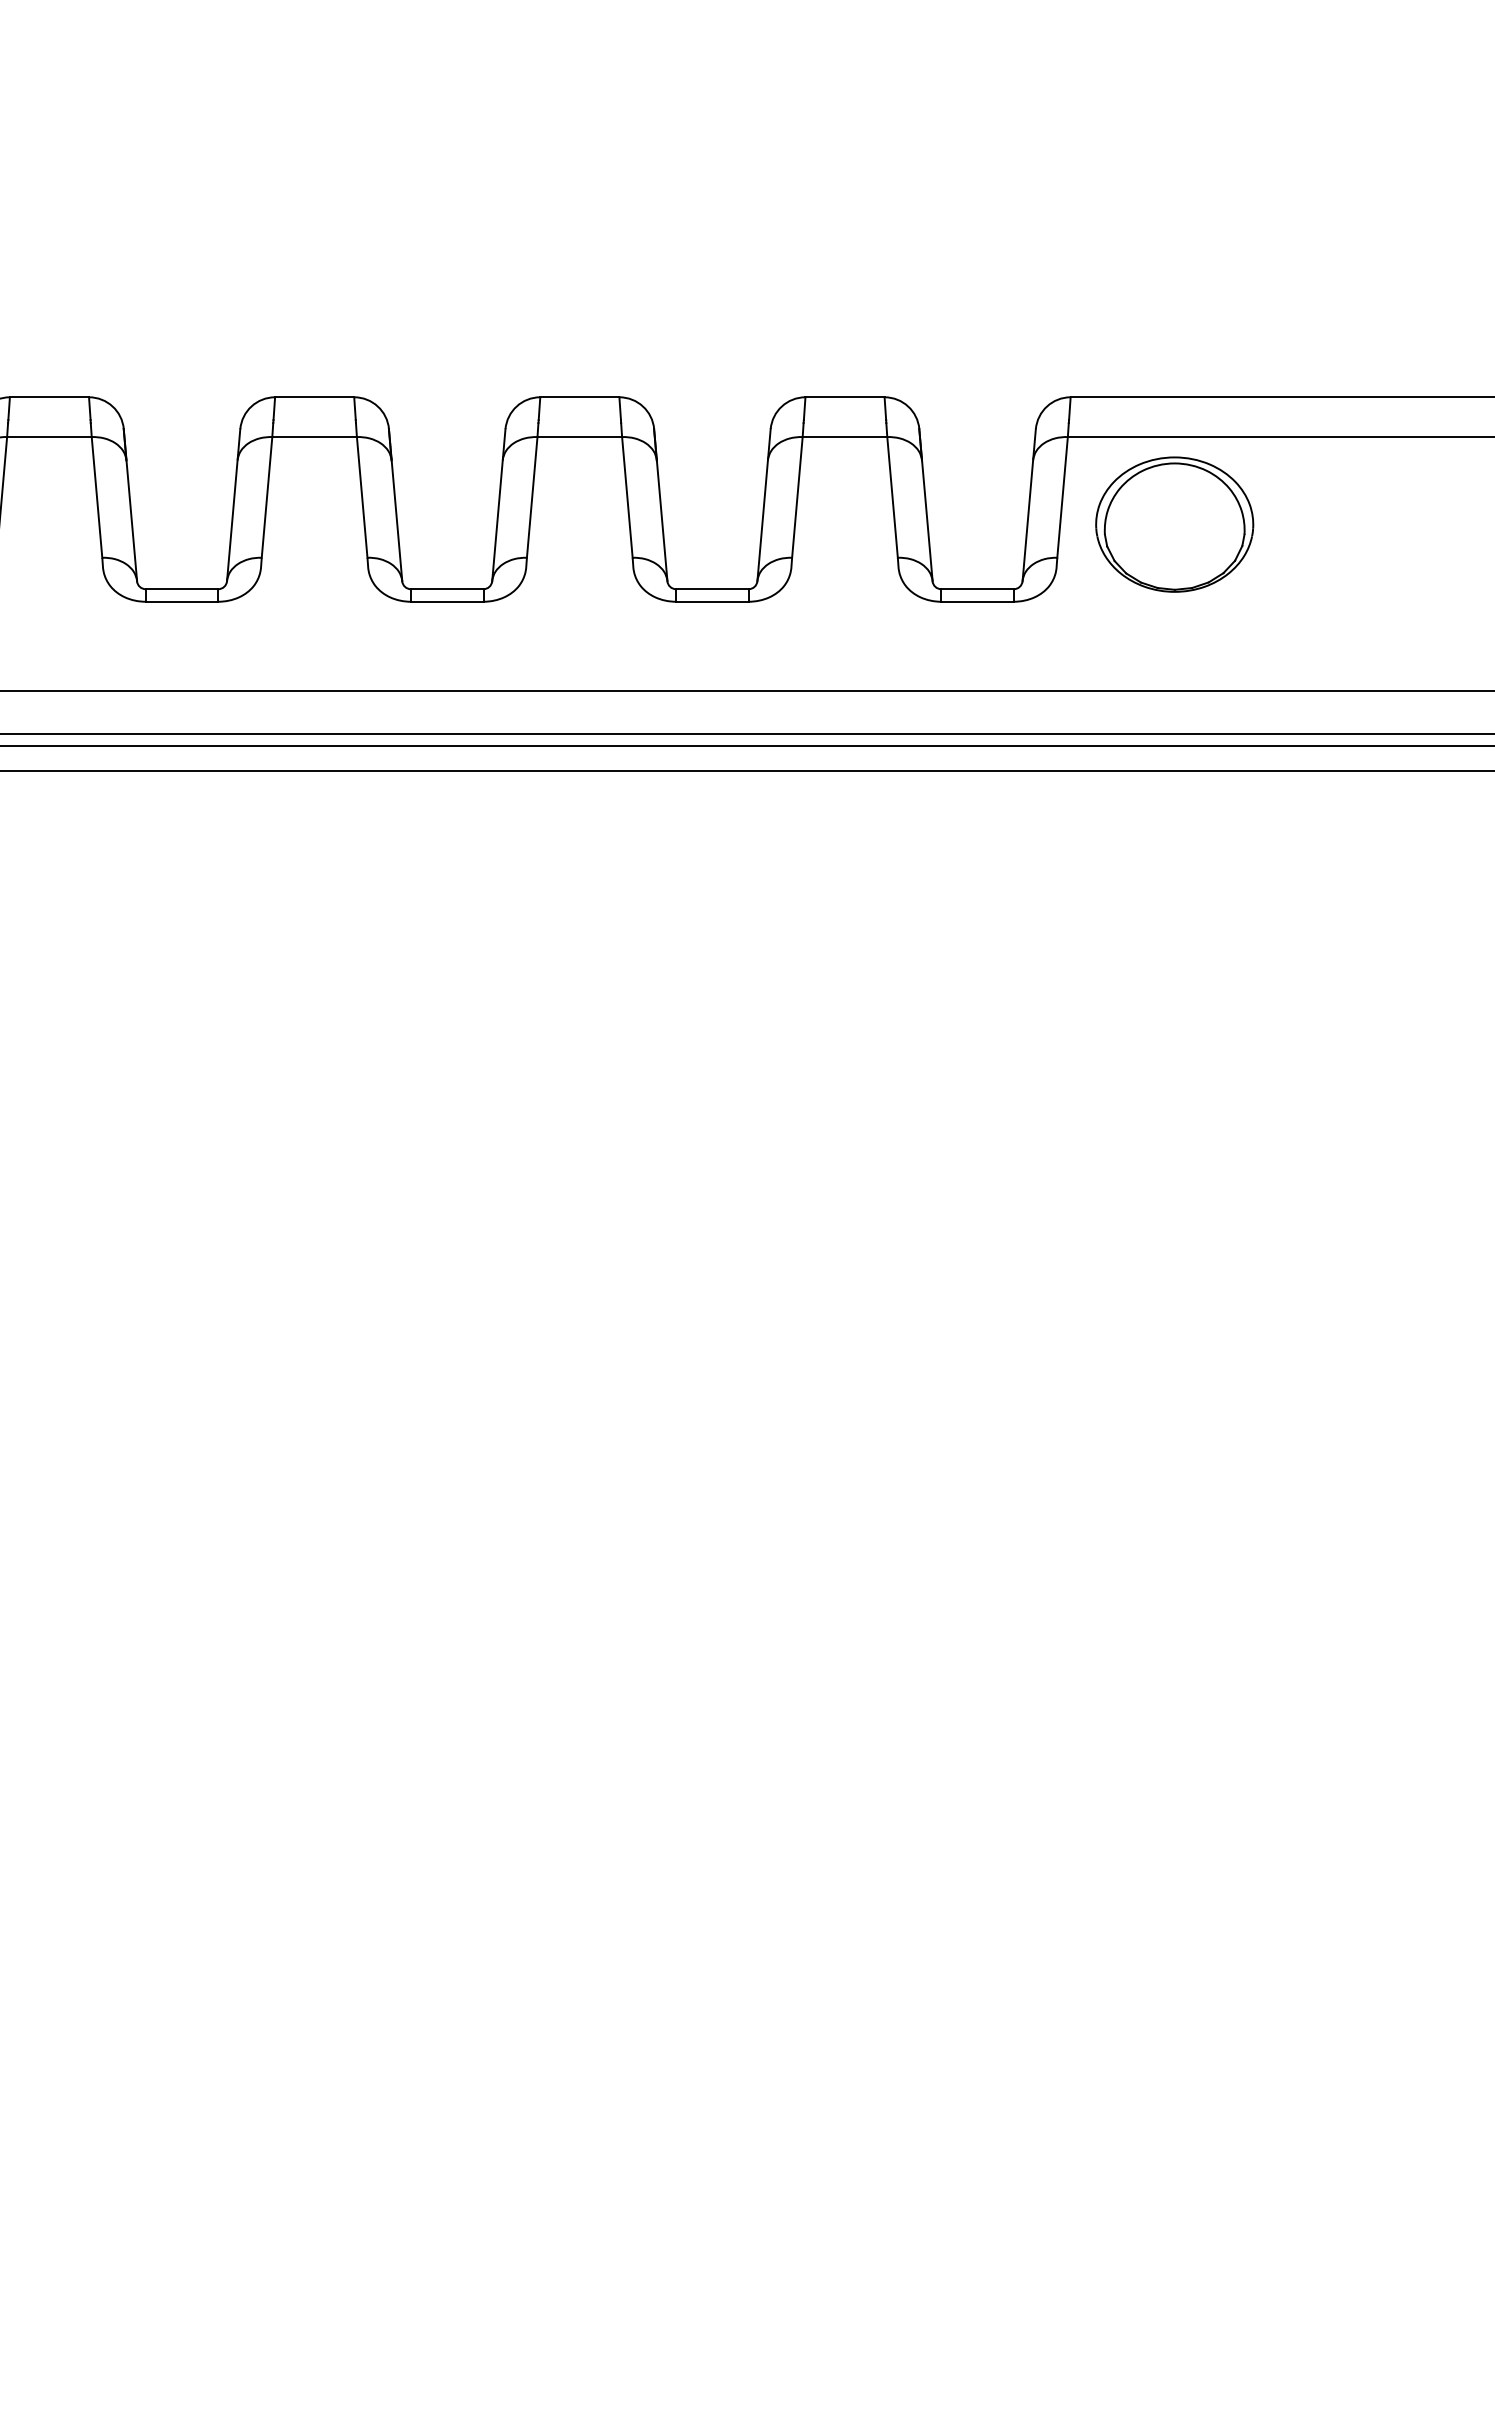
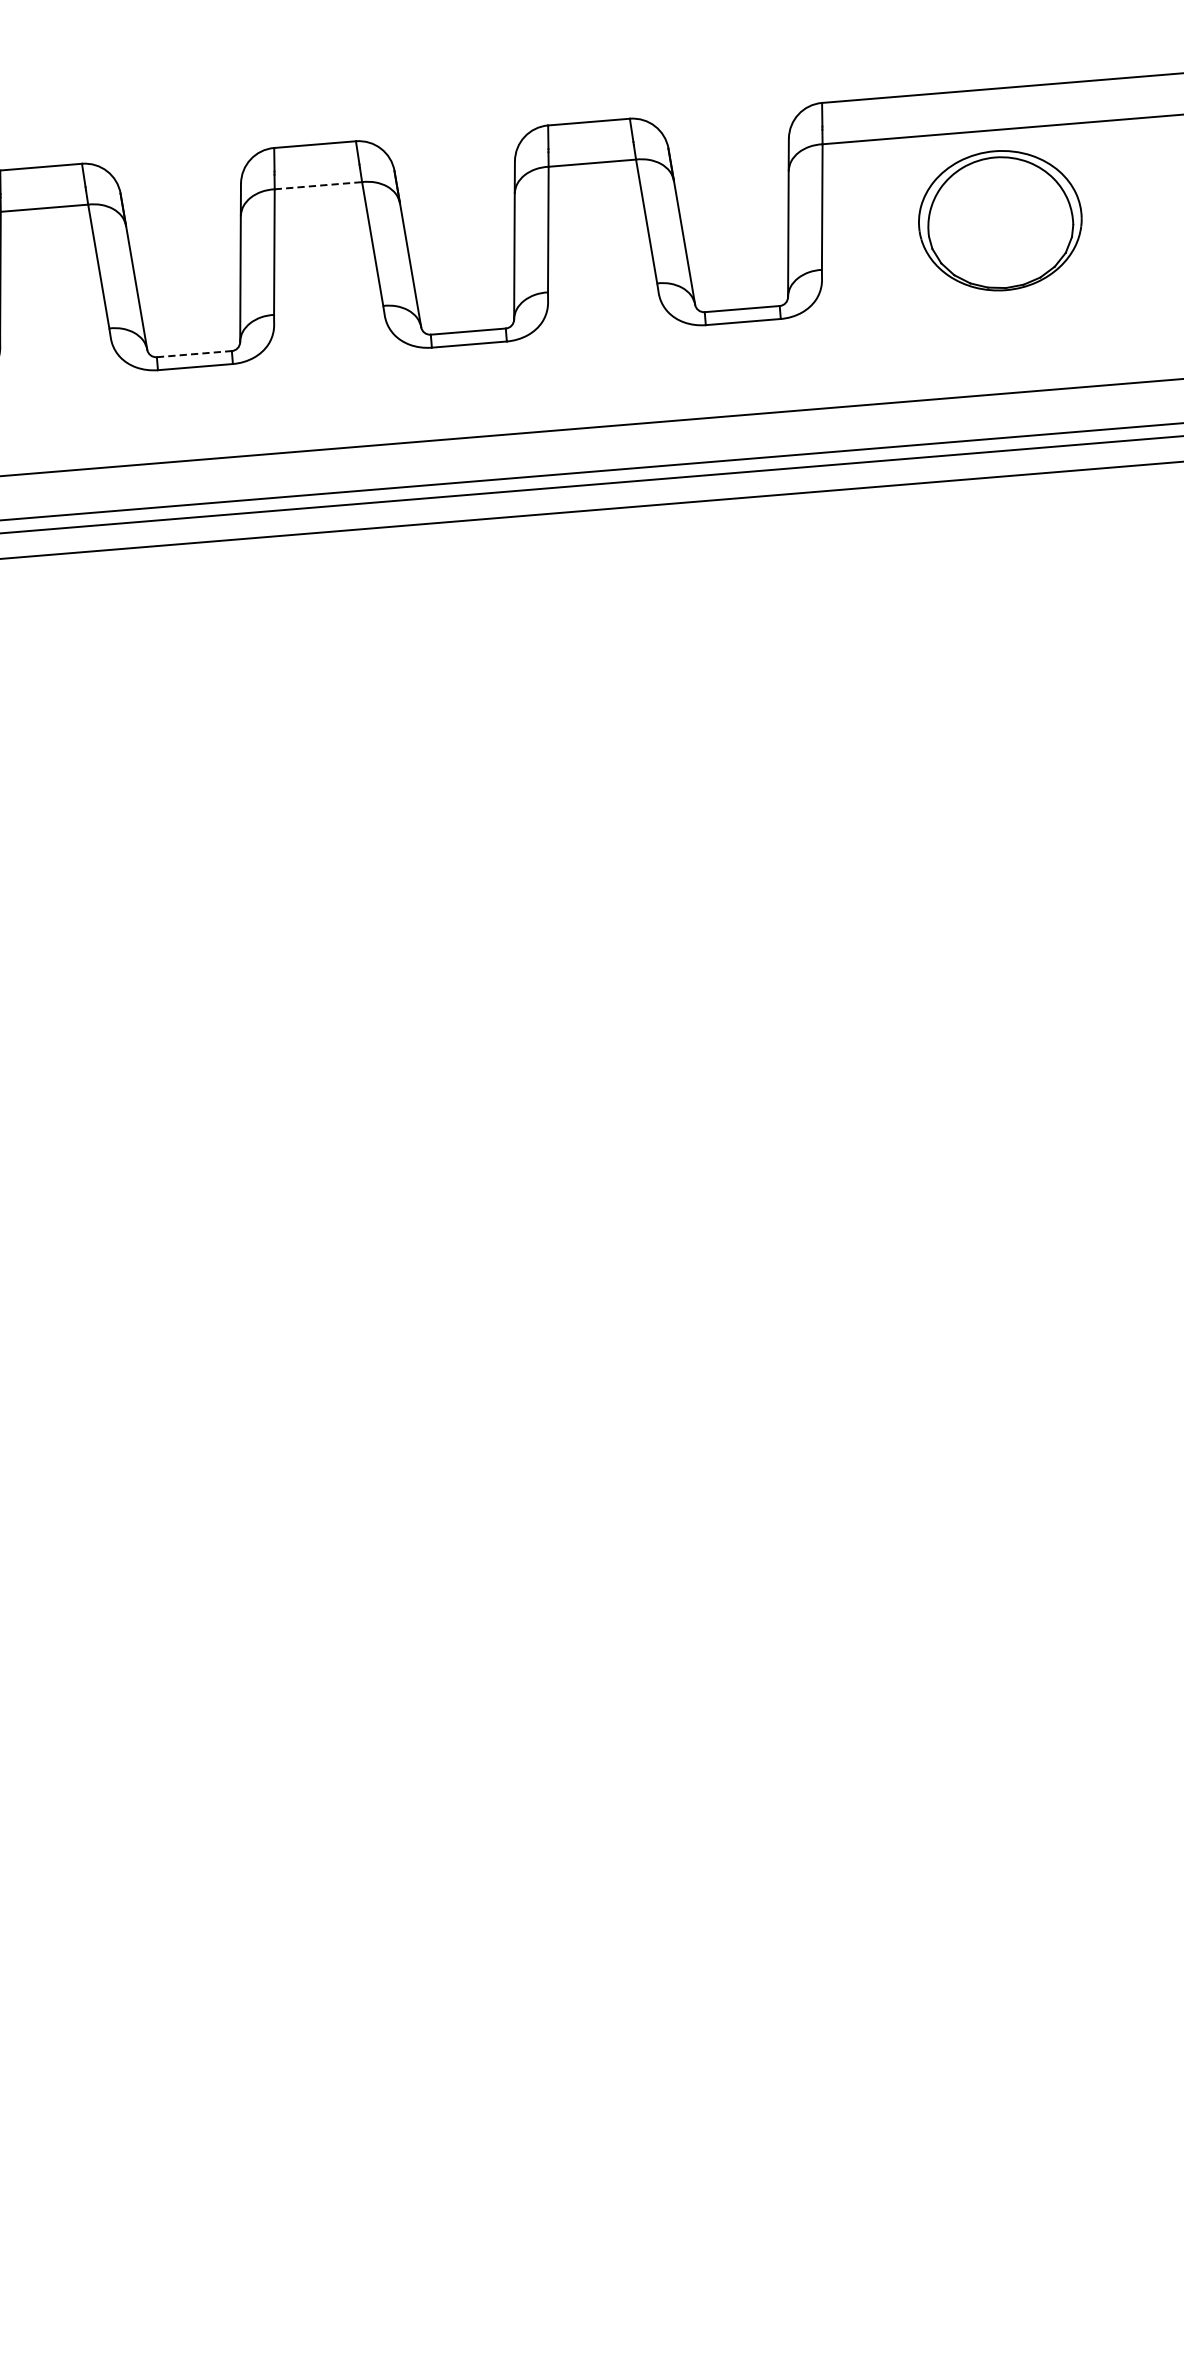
line: (580, 437) -> (319, 186), solid -> dashed
part: (1174, 524) -> (1000, 220), moved
line: (447, 589) -> (194, 354), solid -> dashed

